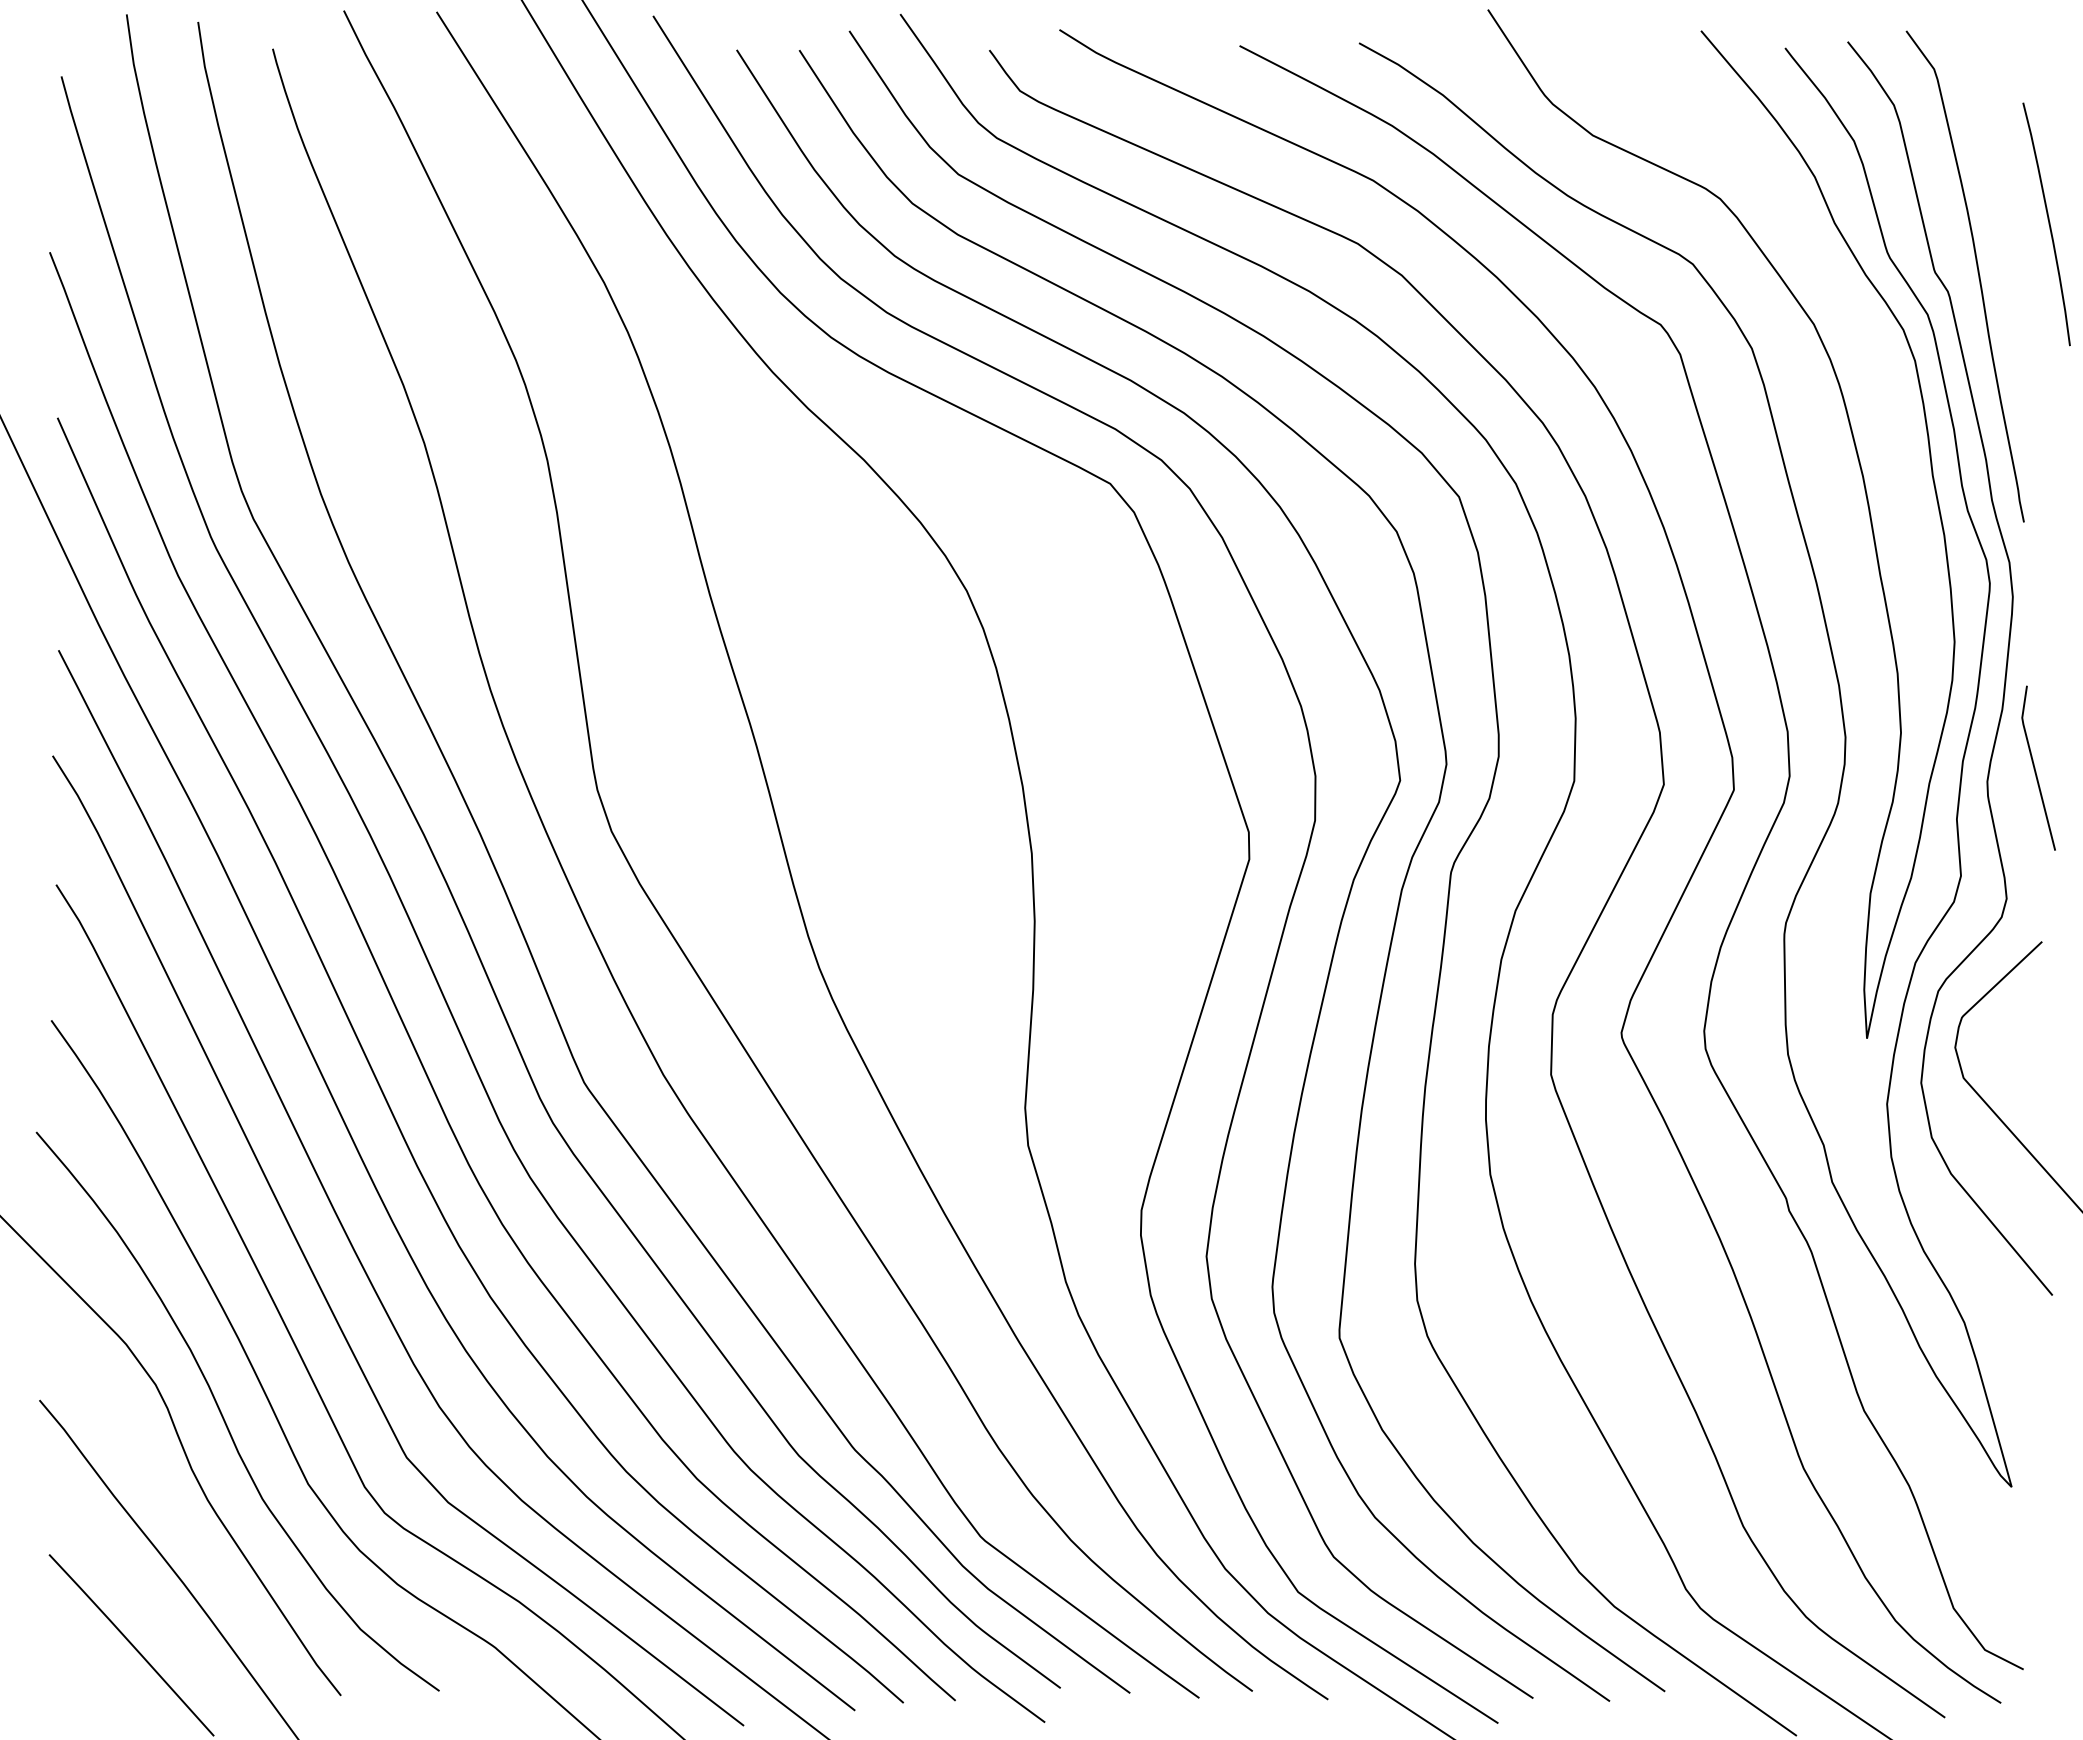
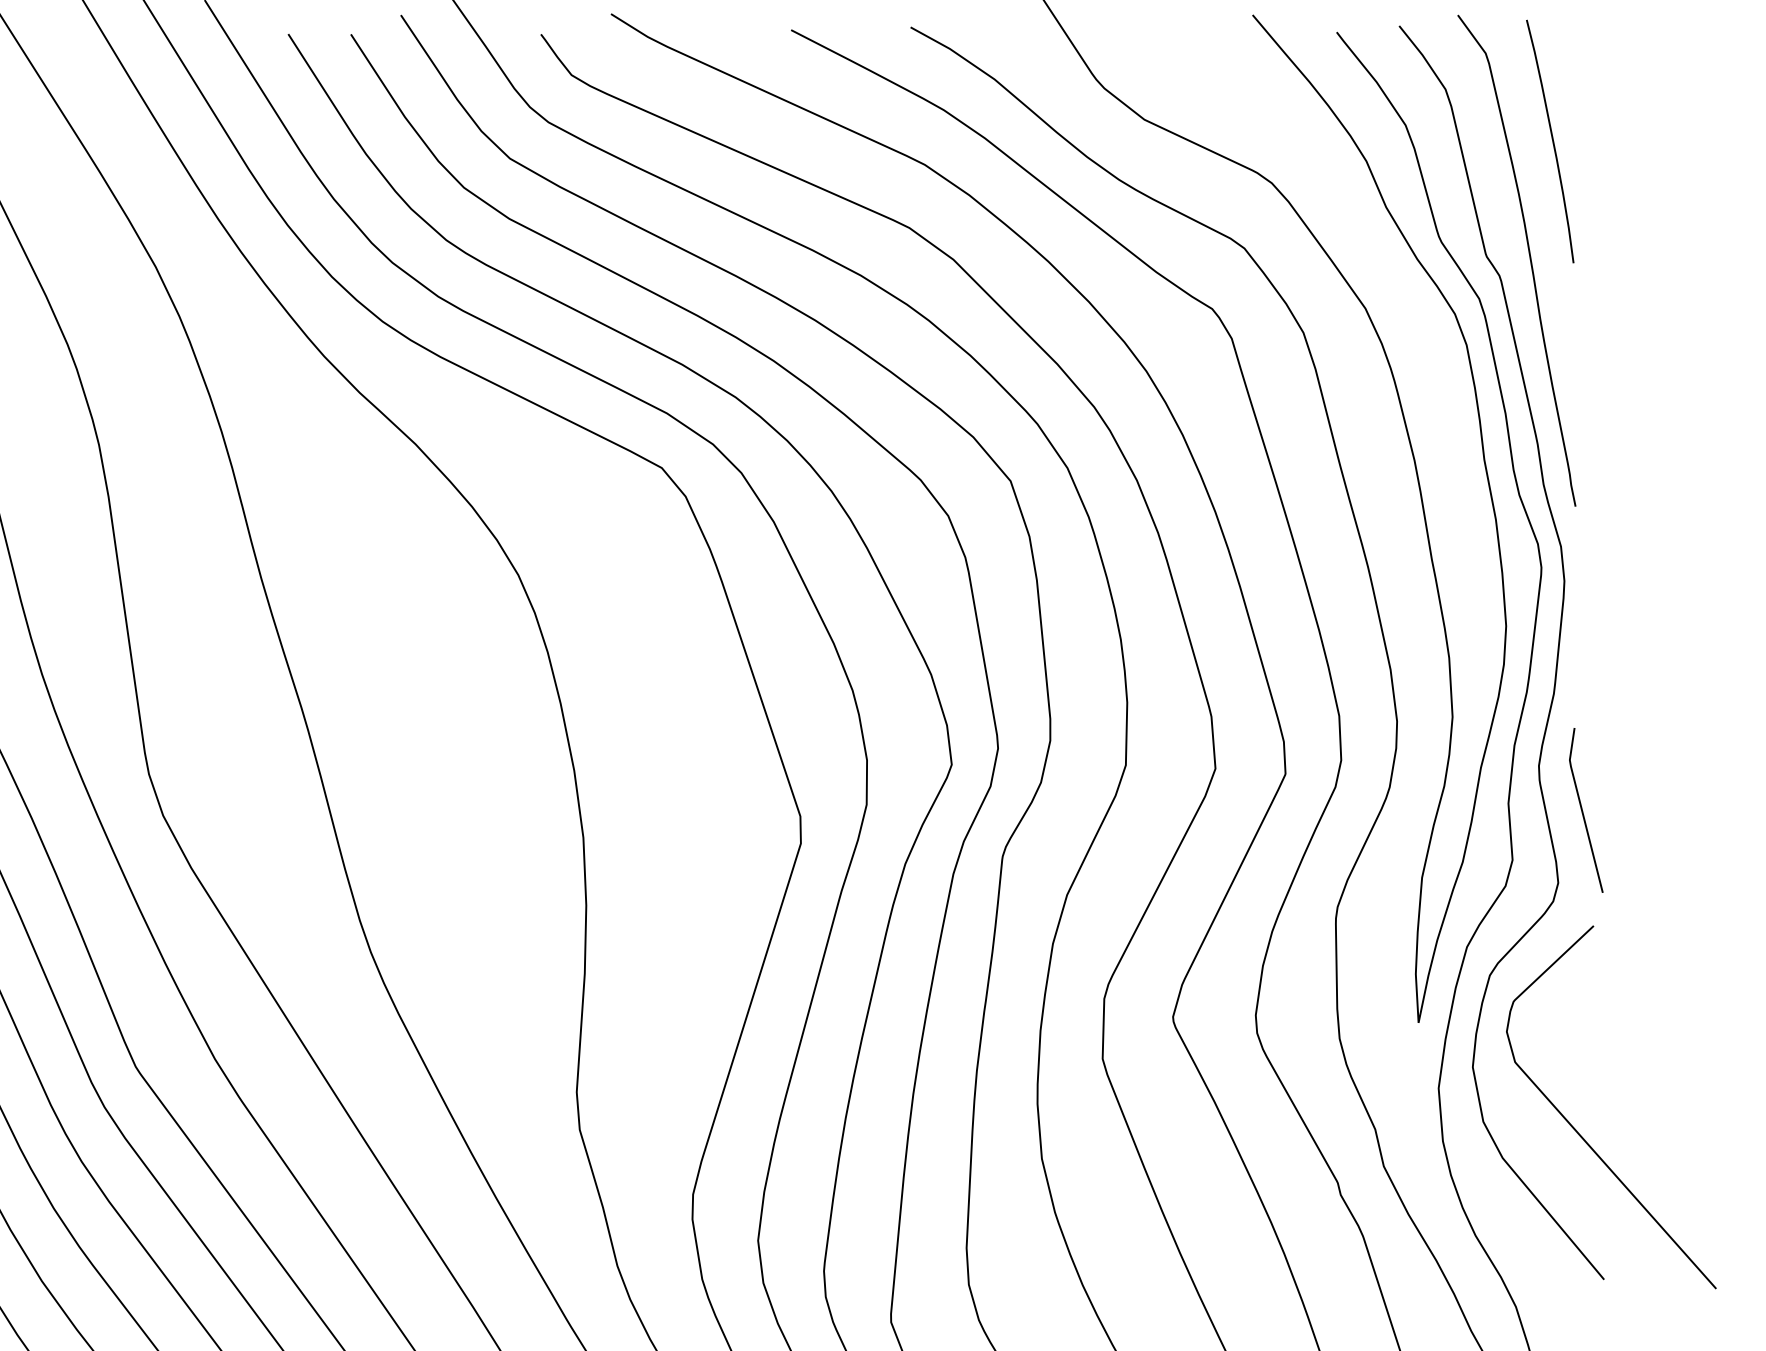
curve: (2048, 224) -> (1552, 141), moved
line: (2035, 767) -> (1583, 809), moved

